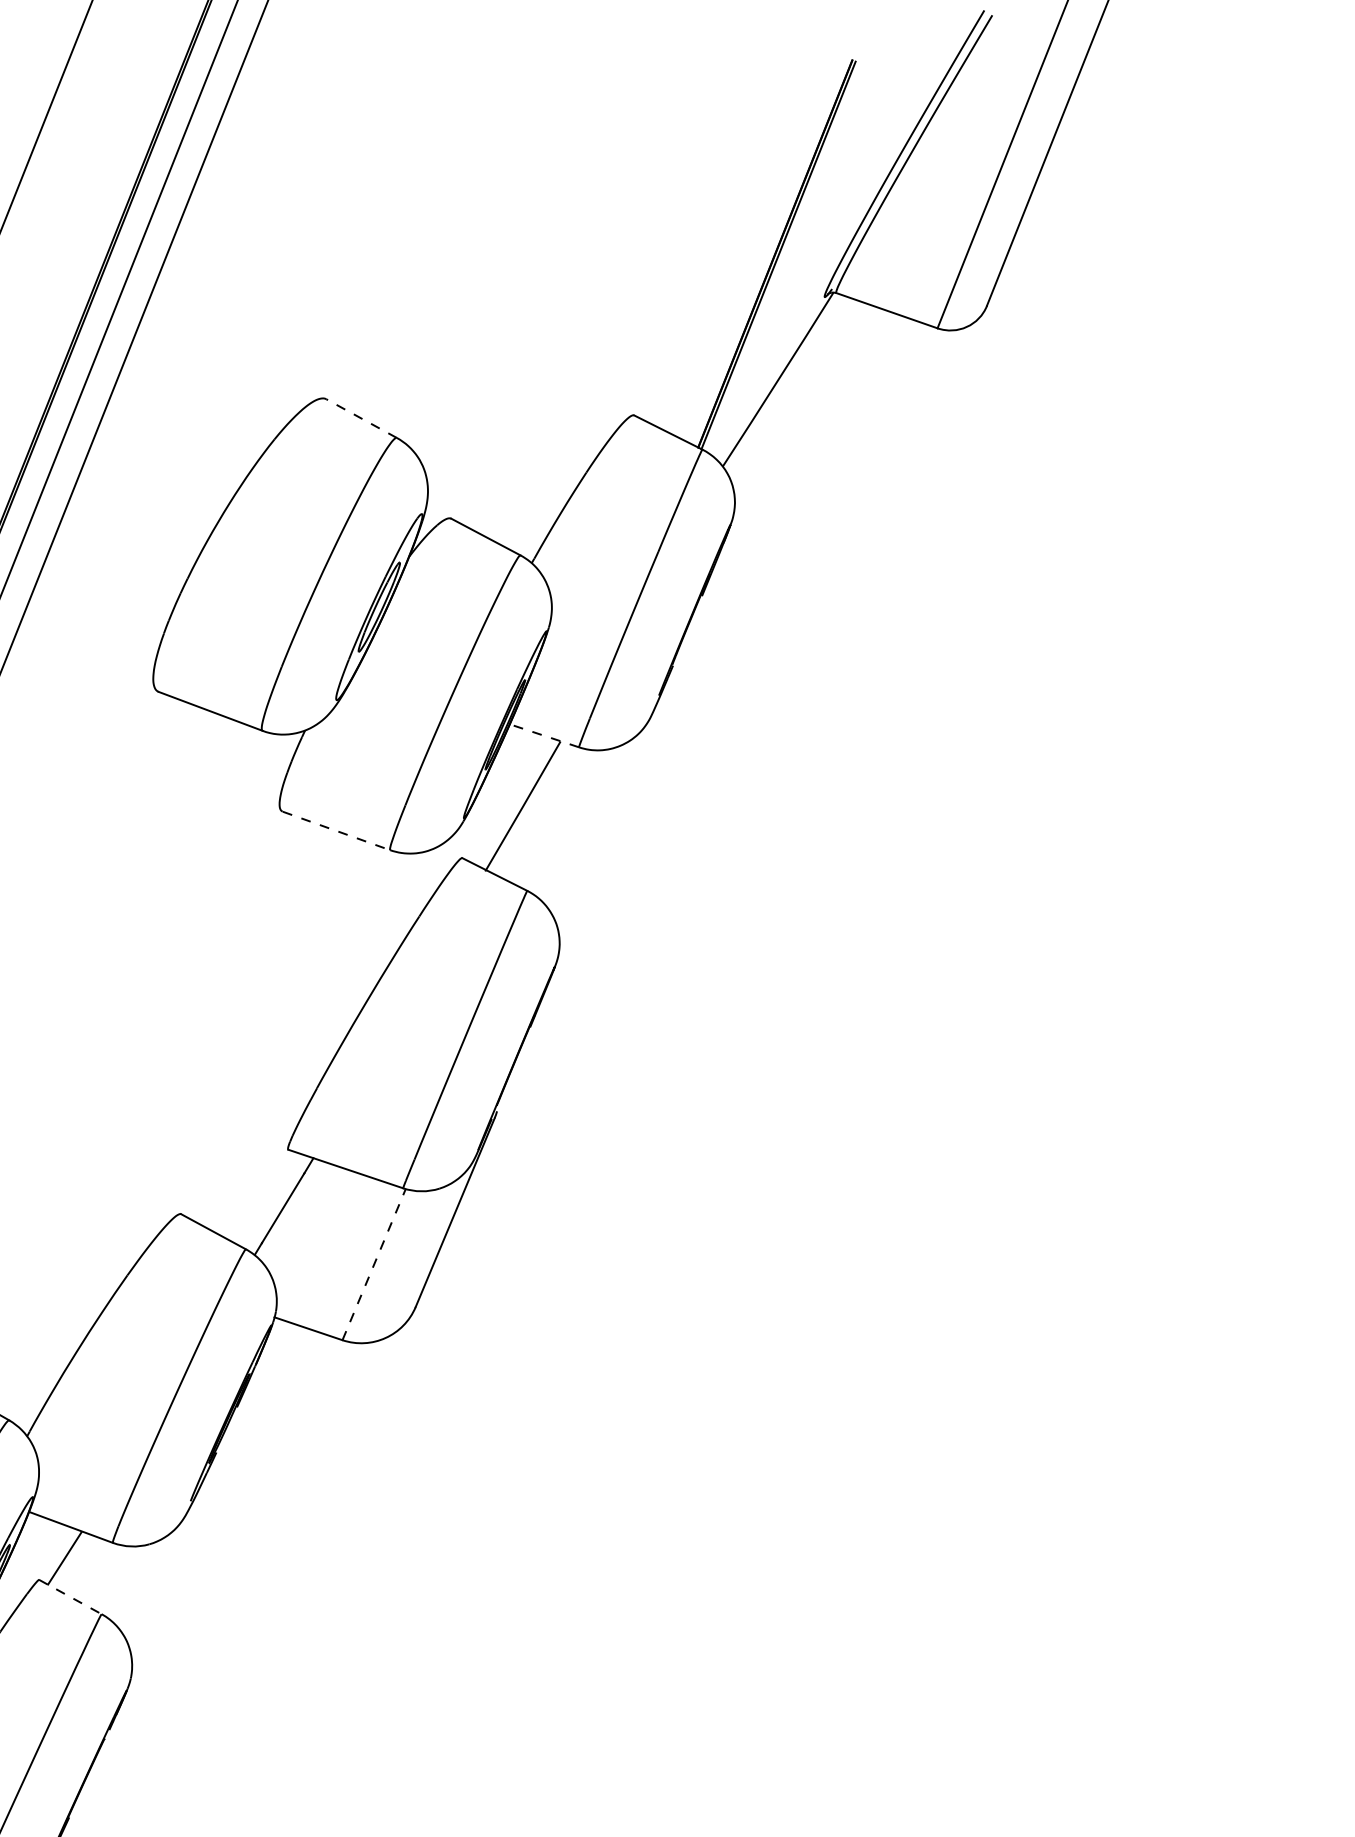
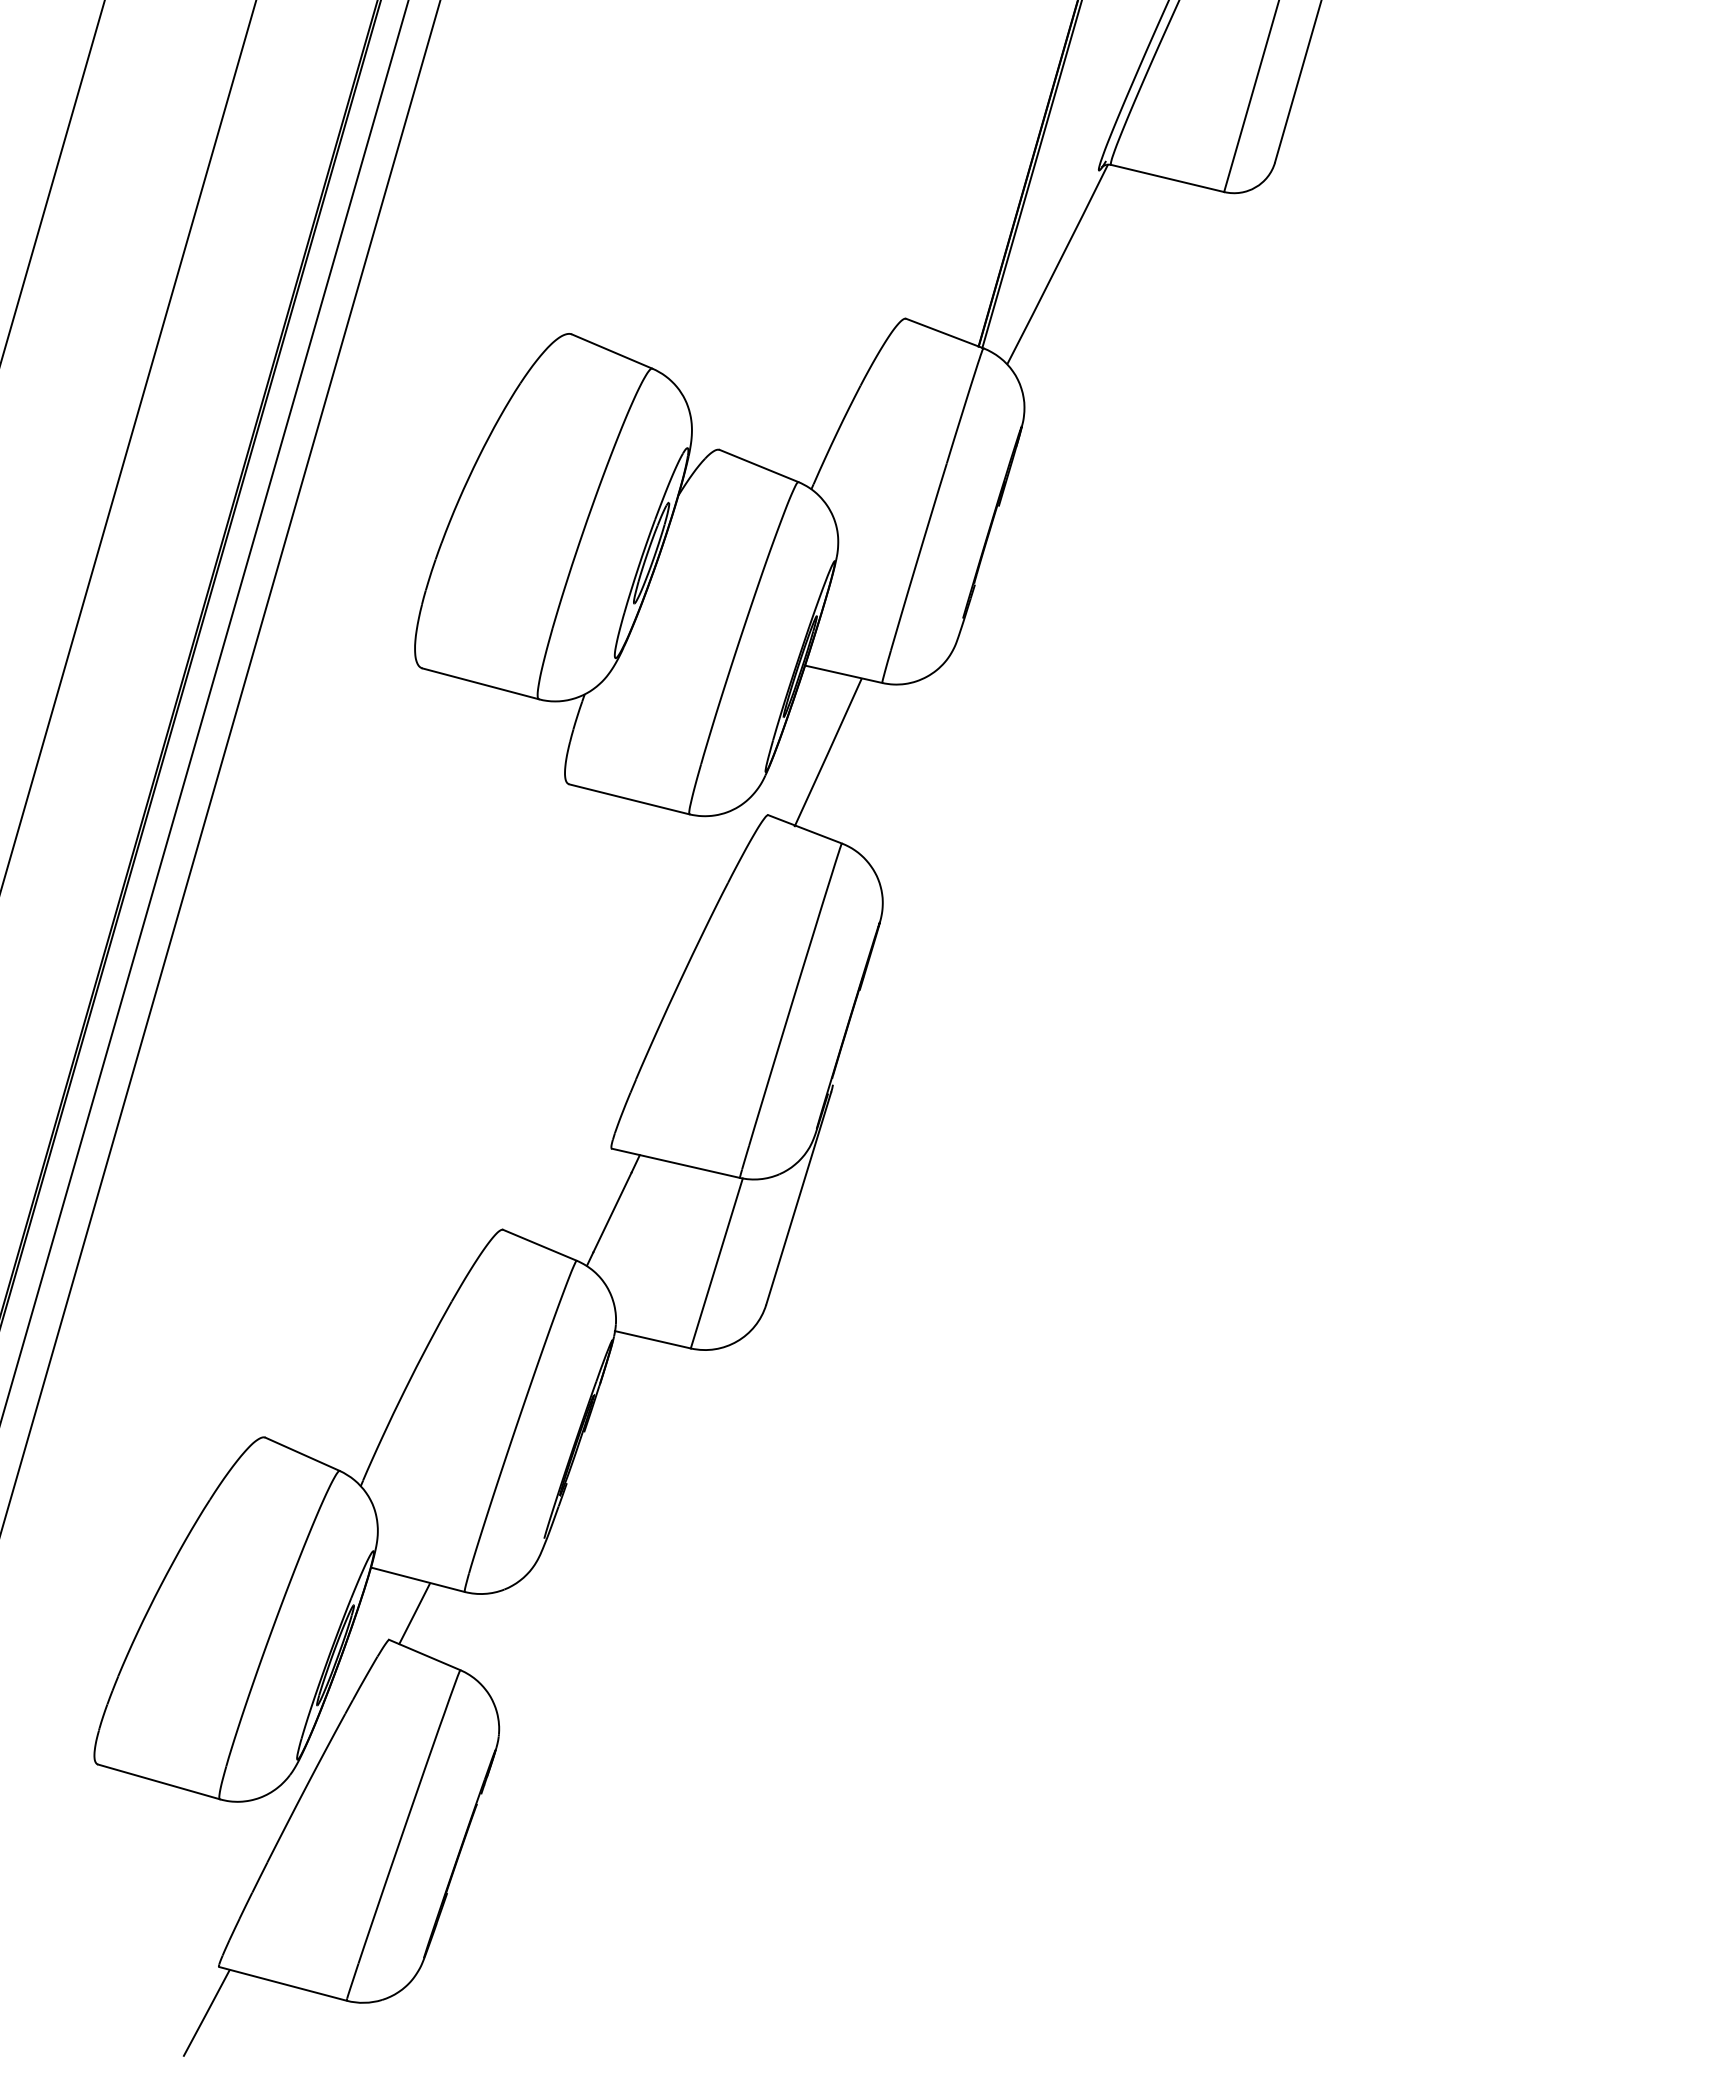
line: (361, 418) -> (612, 351), dashed -> solid
line: (544, 736) -> (843, 674), dashed -> solid
line: (336, 831) -> (629, 799), dashed -> solid
line: (373, 1264) -> (716, 1263), dashed -> solid
line: (70, 1596) -> (424, 1654), dashed -> solid

